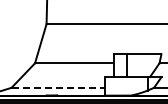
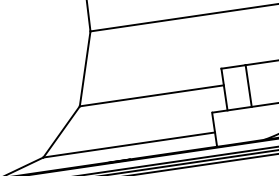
line: (58, 87) -> (129, 144), dashed -> solid

